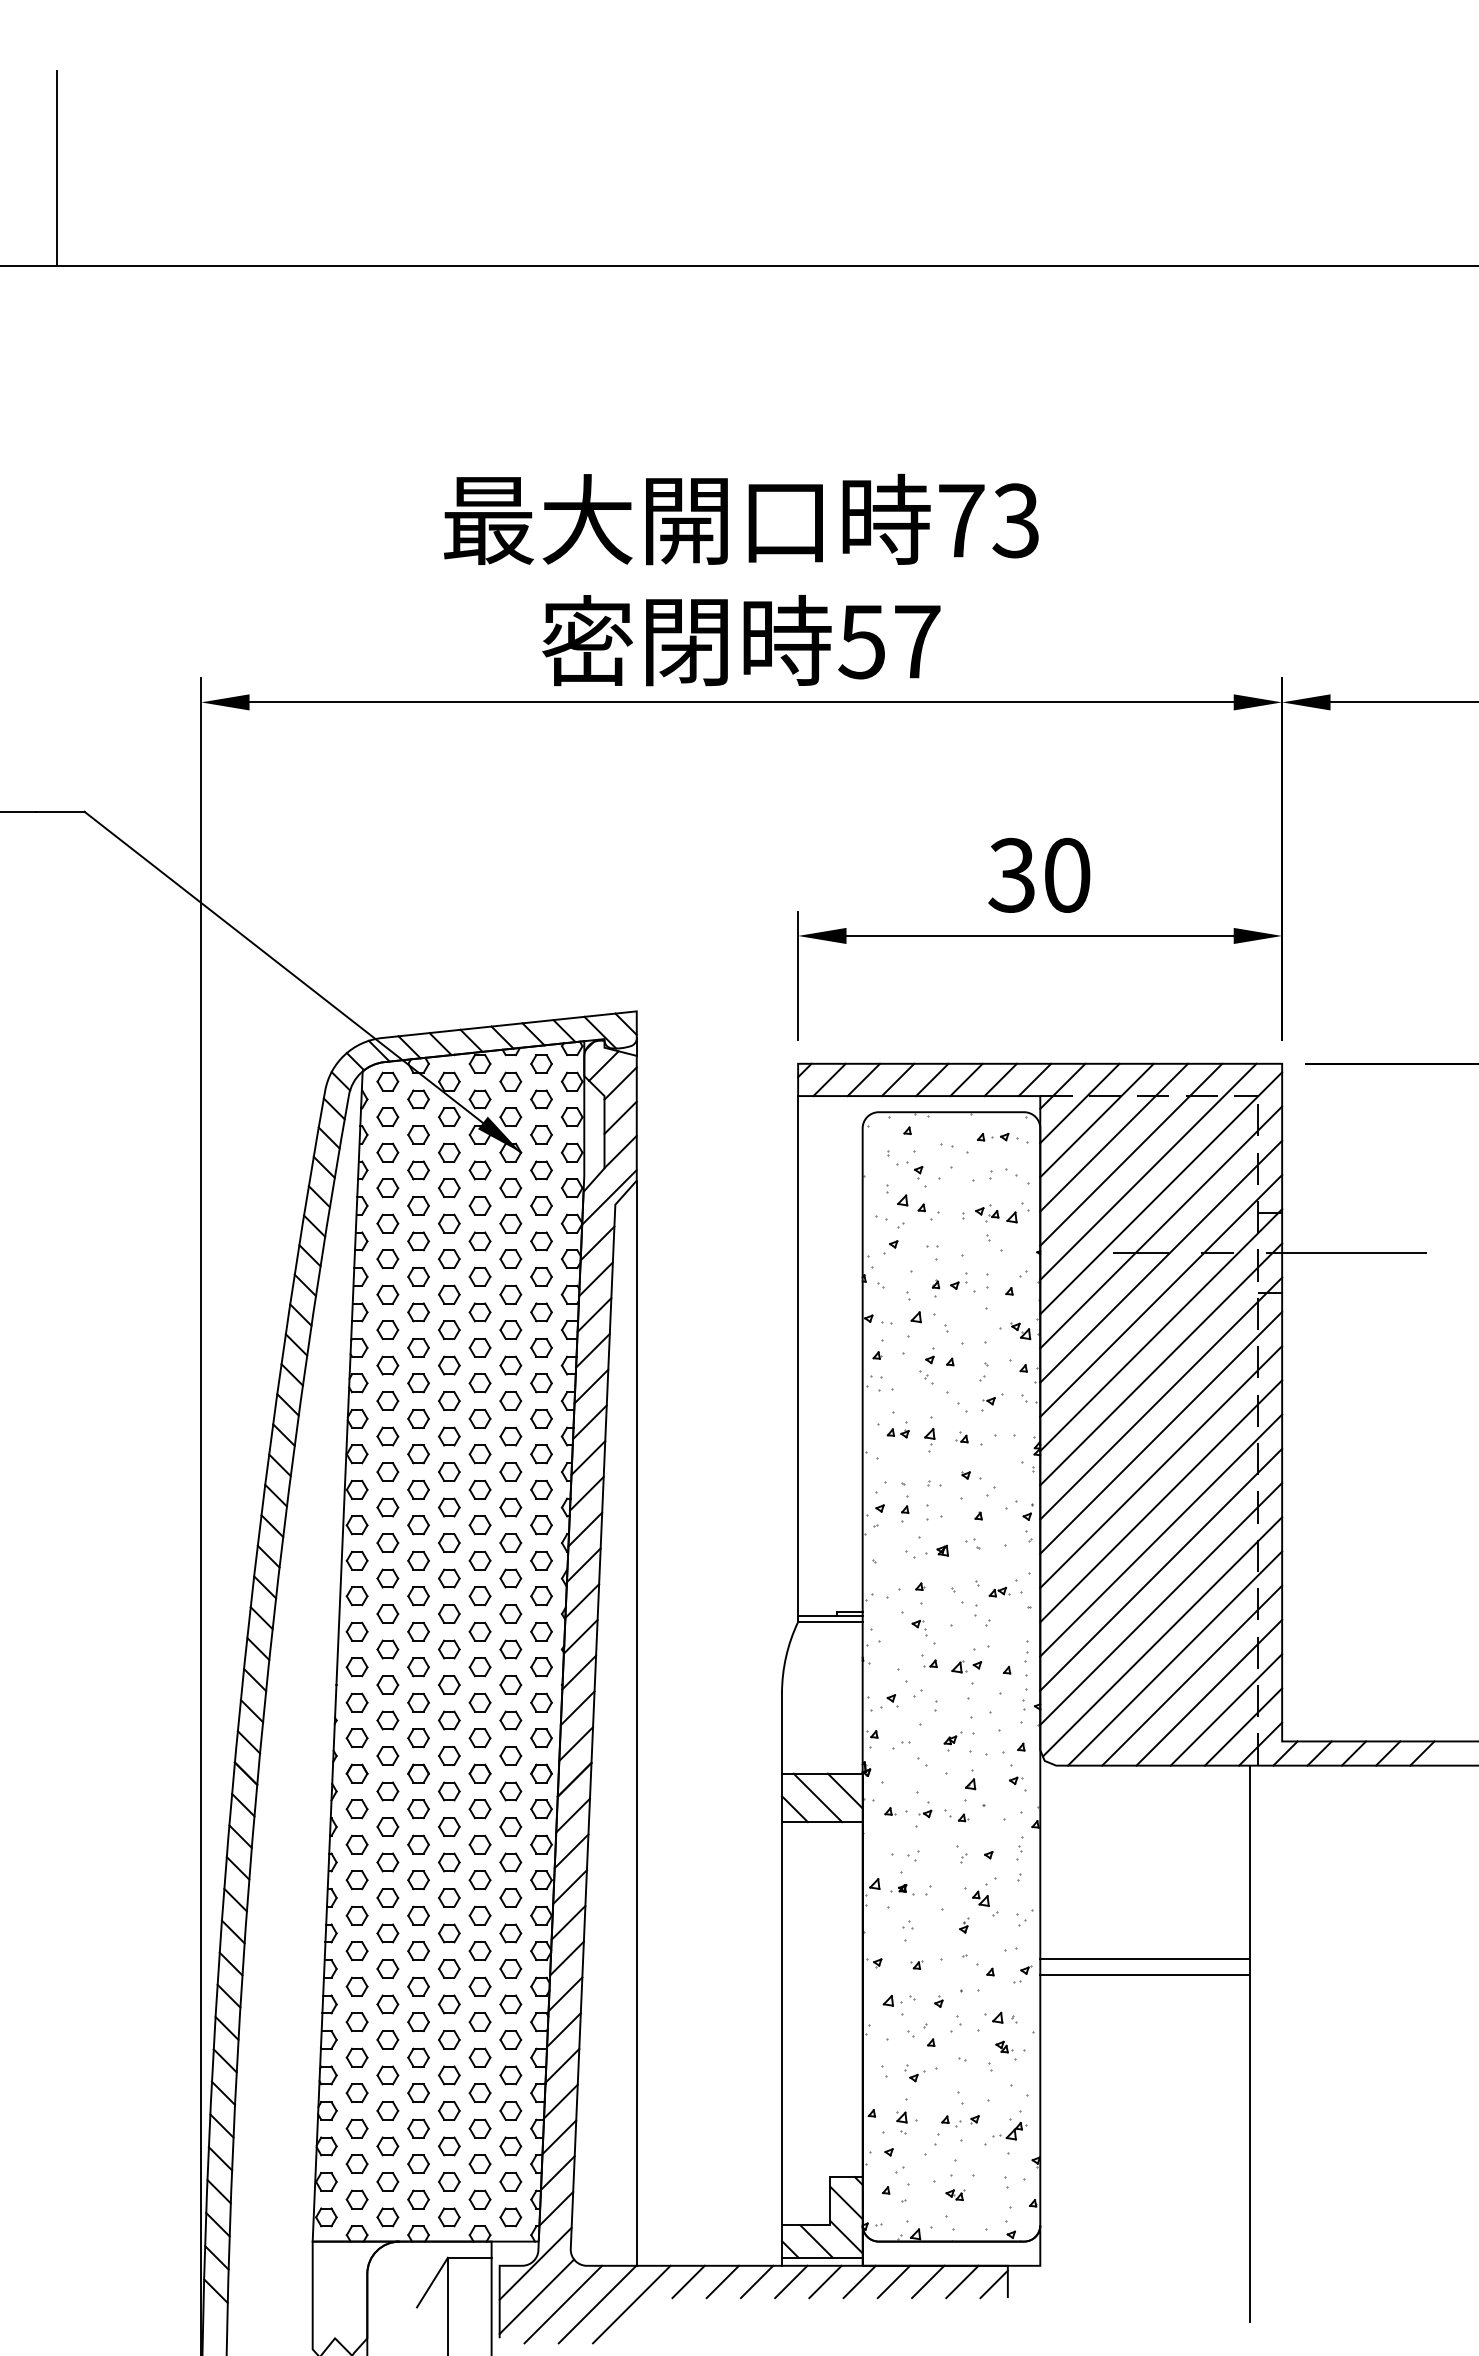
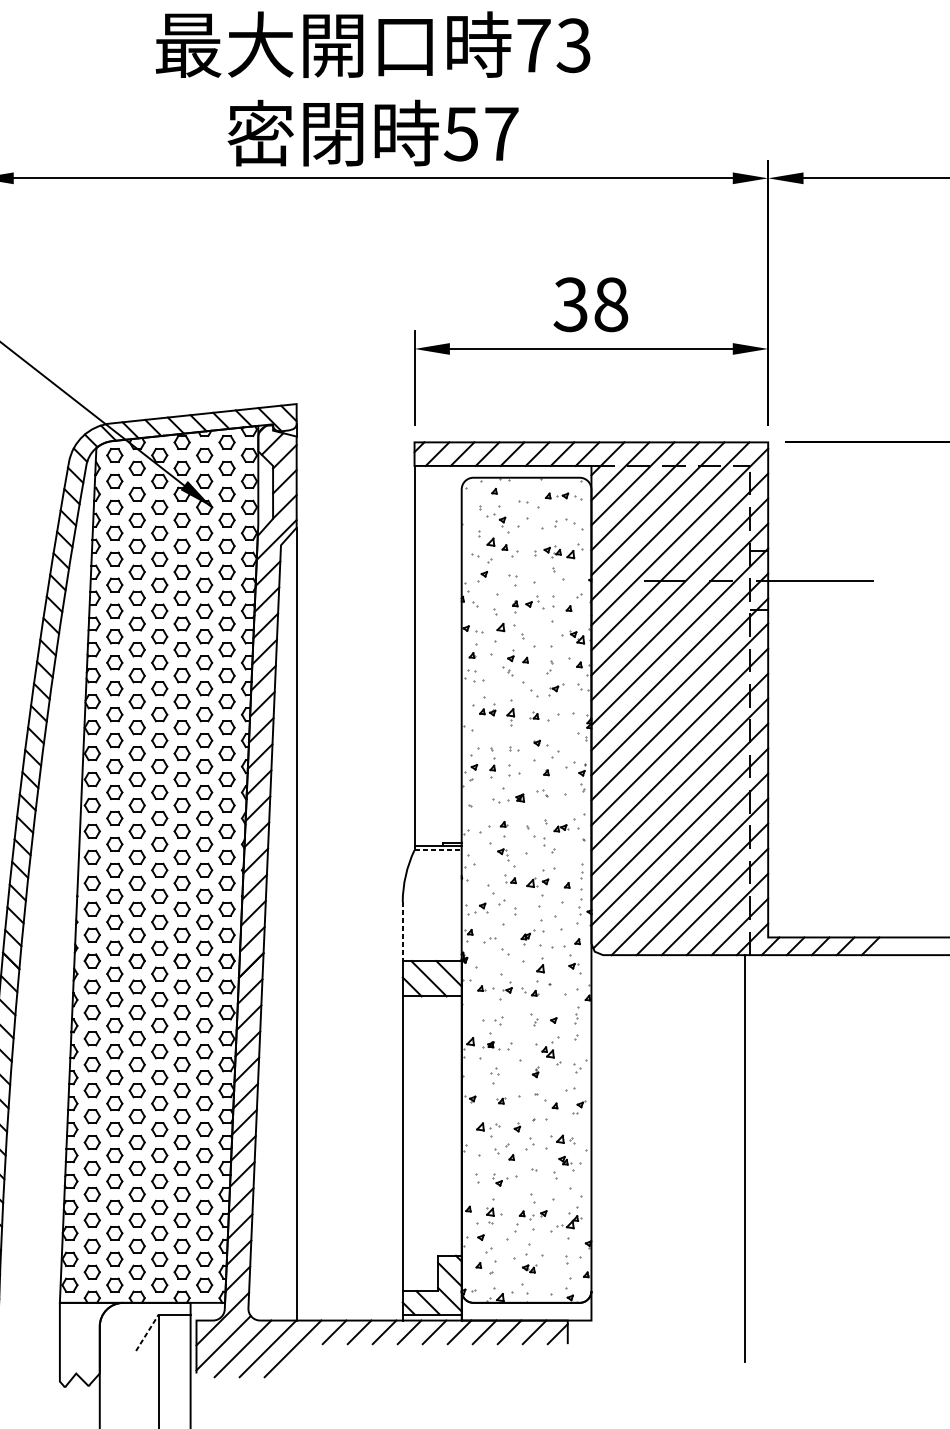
text: (1067, 874) -> (611, 304), 30 -> 38
line: (830, 1622) -> (438, 850), solid -> dashed
line: (781, 1733) -> (402, 931), solid -> dashed
line: (1144, 1959) -> (667, 1096), removed
line: (1144, 1975) -> (667, 1108), removed
line: (432, 2282) -> (147, 1332), solid -> dashed

